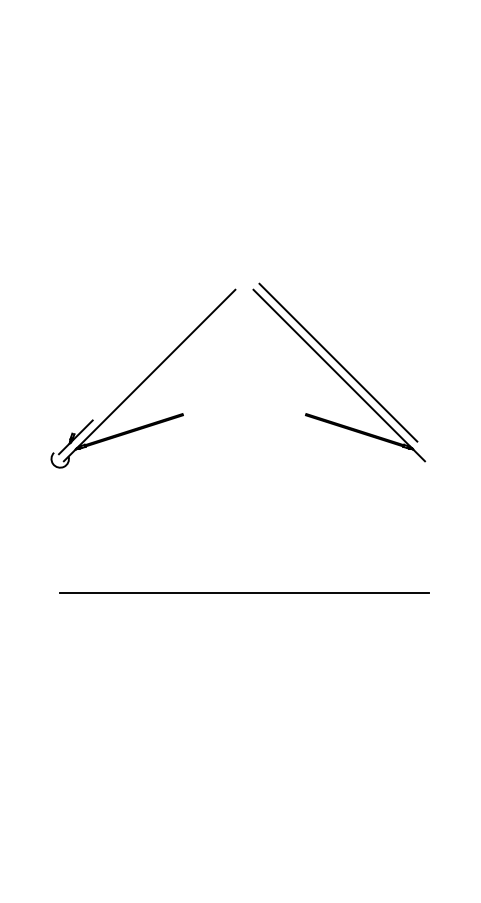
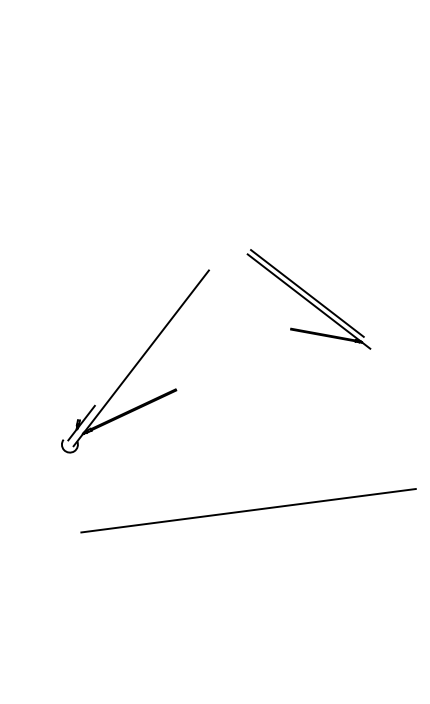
part: (339, 372) -> (308, 299), size x0.7
part: (143, 378) -> (136, 361), moved

